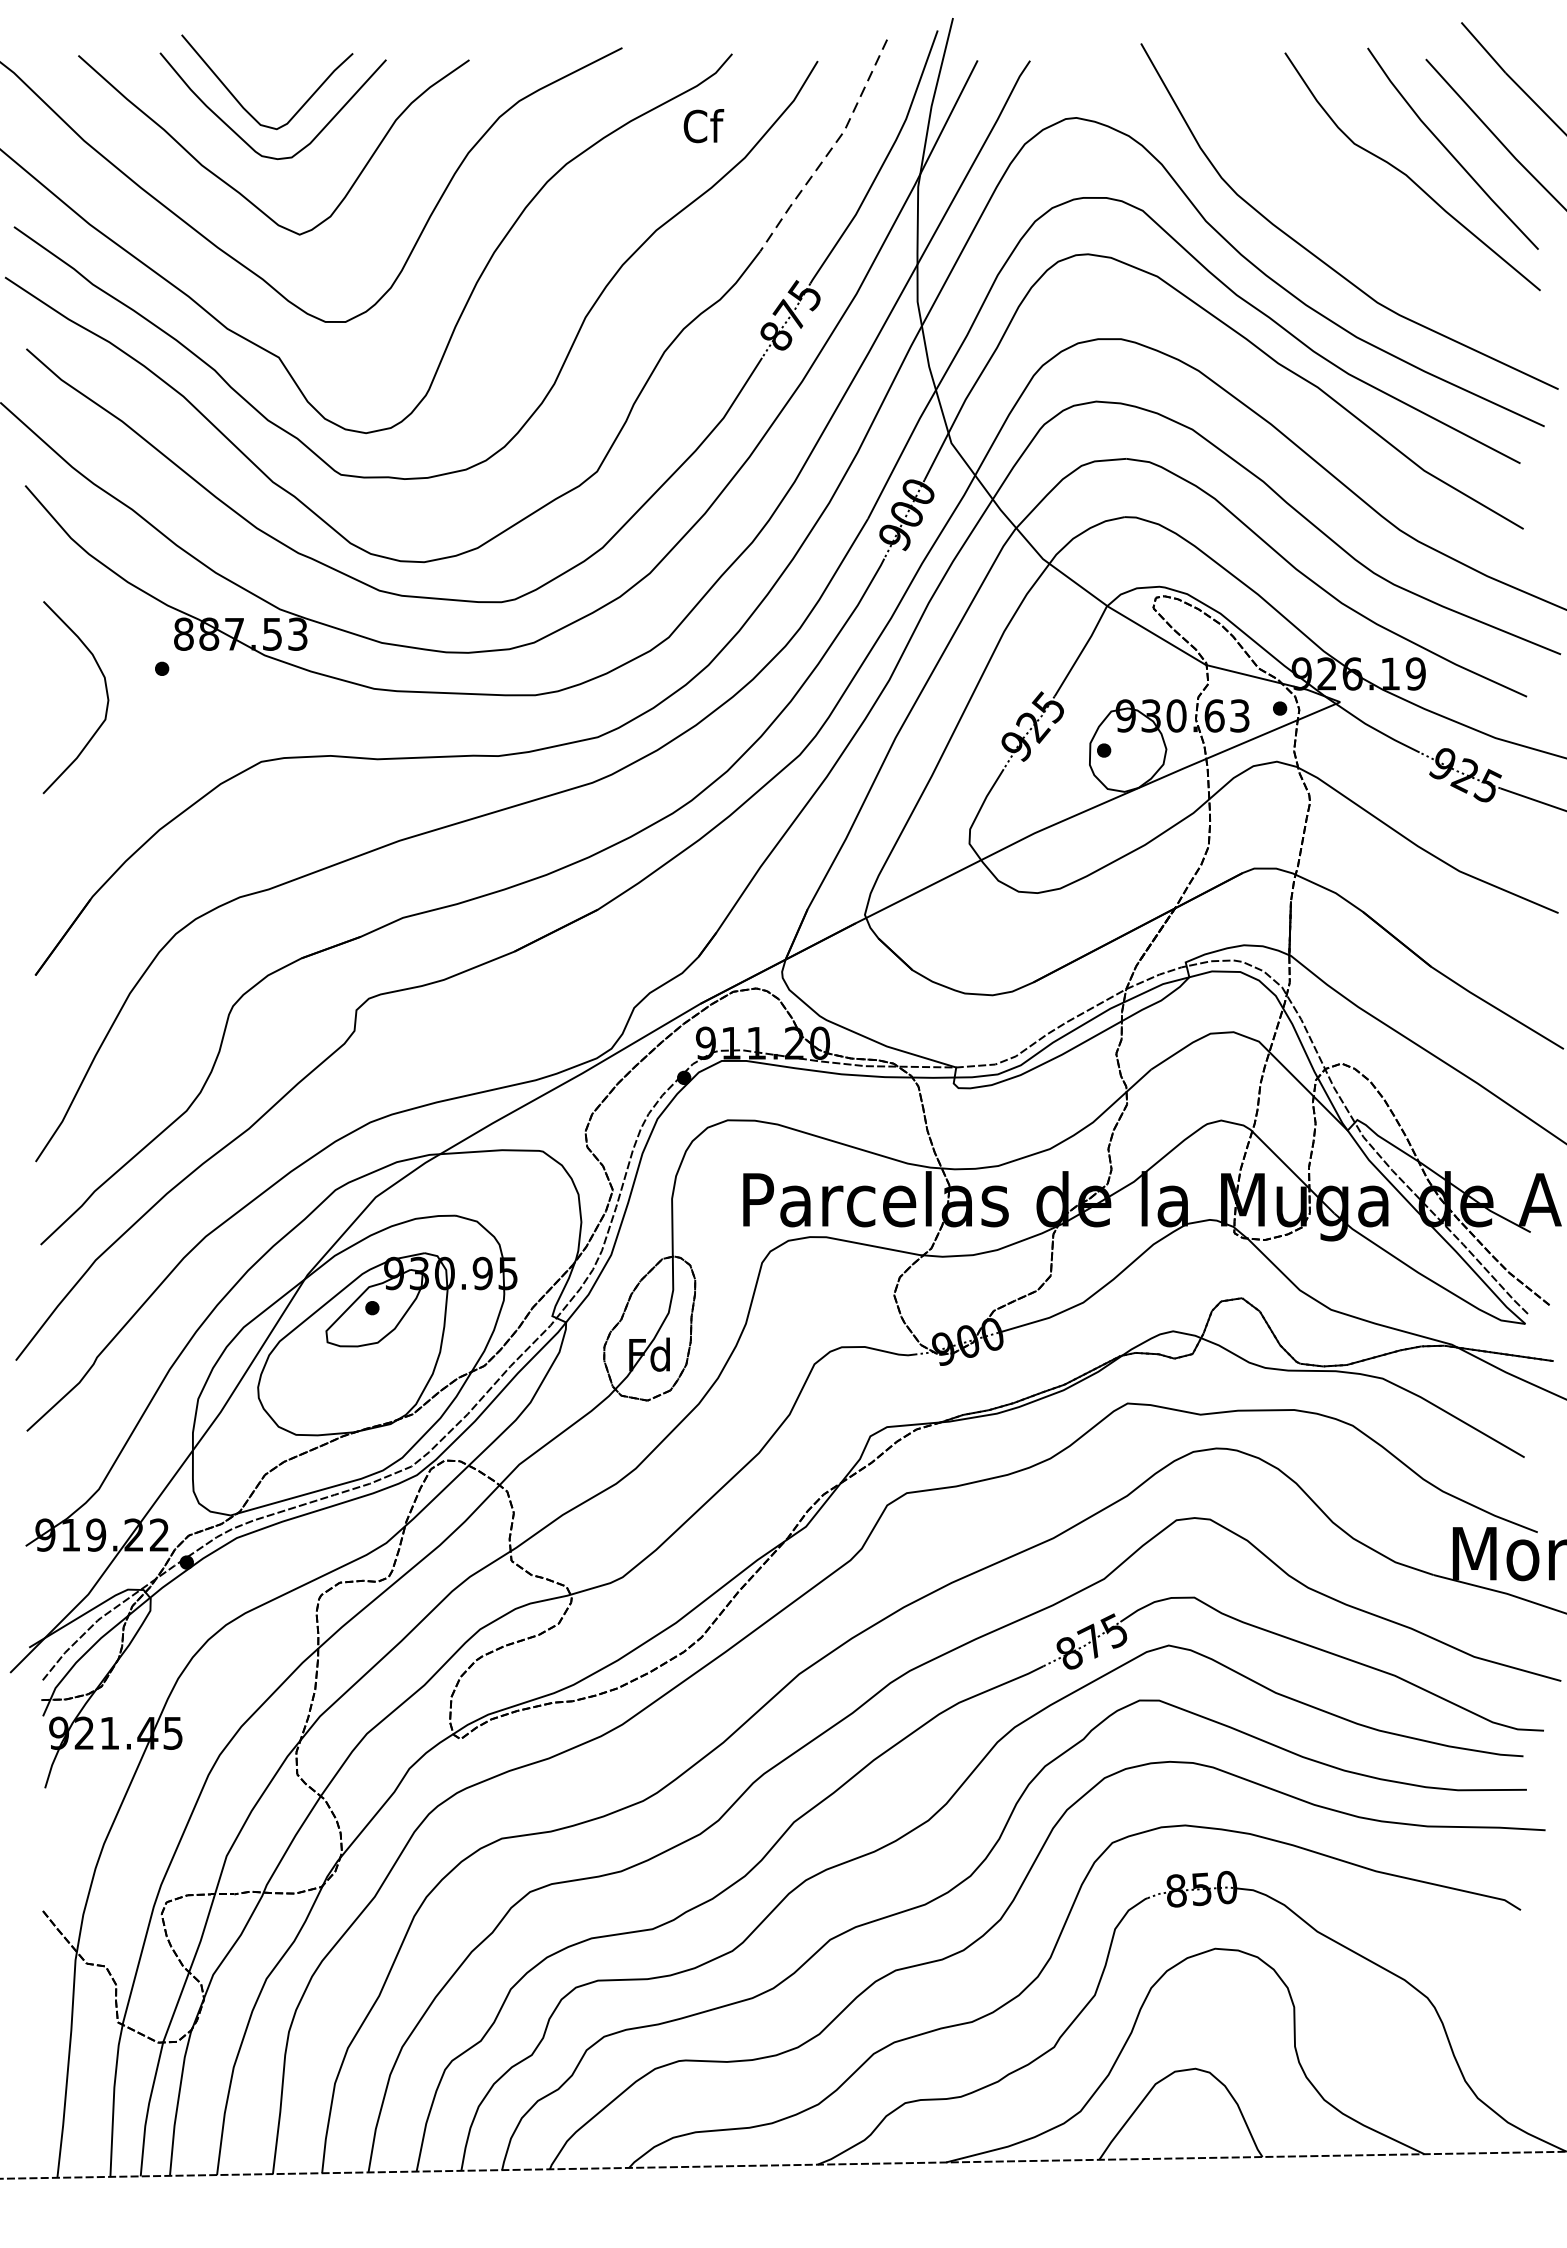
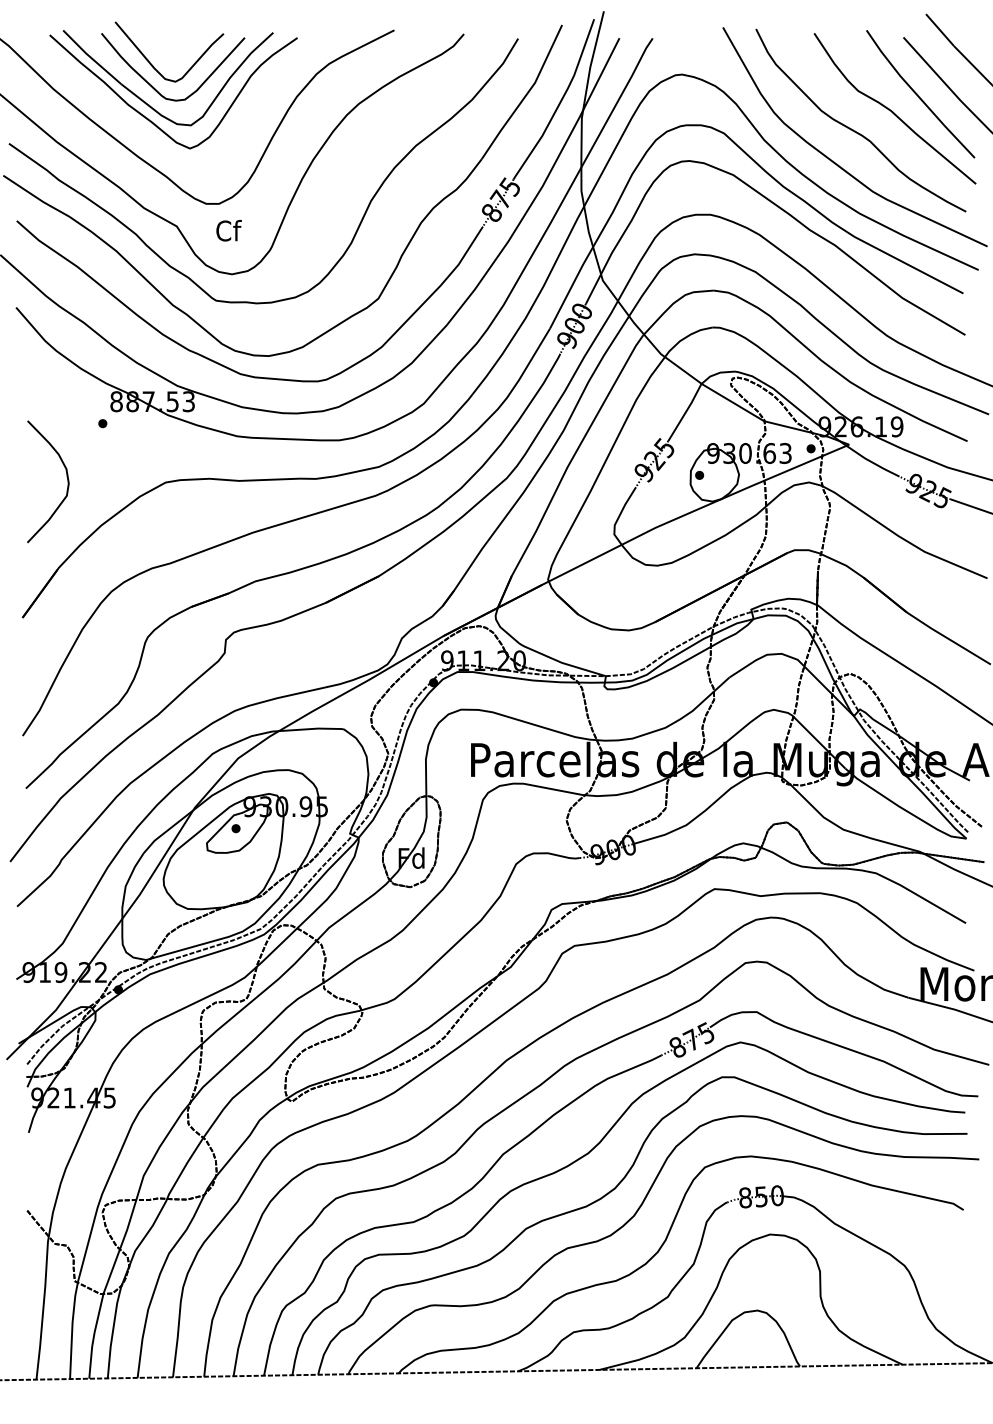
text: (703, 125) -> (228, 230), moved
line: (830, 149) -> (526, 94), dashed -> solid
part: (235, 165) -> (149, 104), added
curve: (1350, 206) -> (855, 130), added
curve: (104, 690) -> (66, 477), moved

